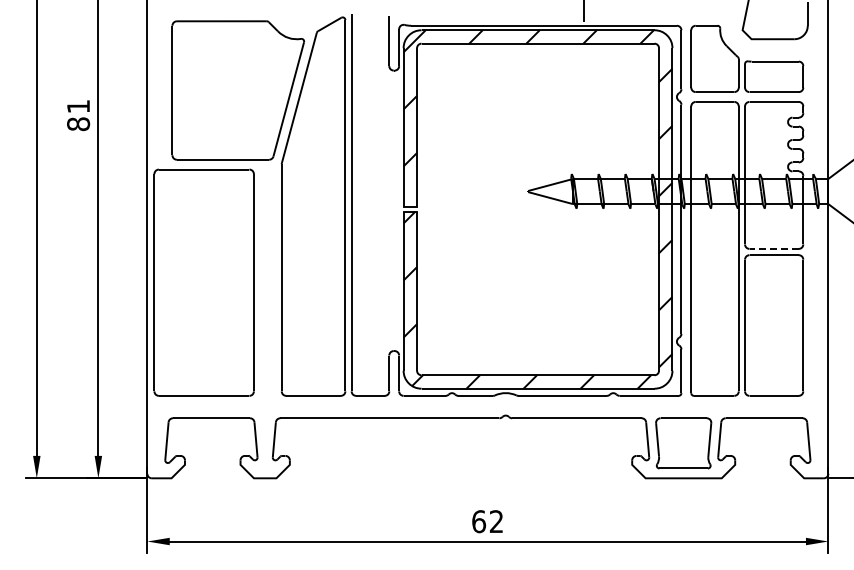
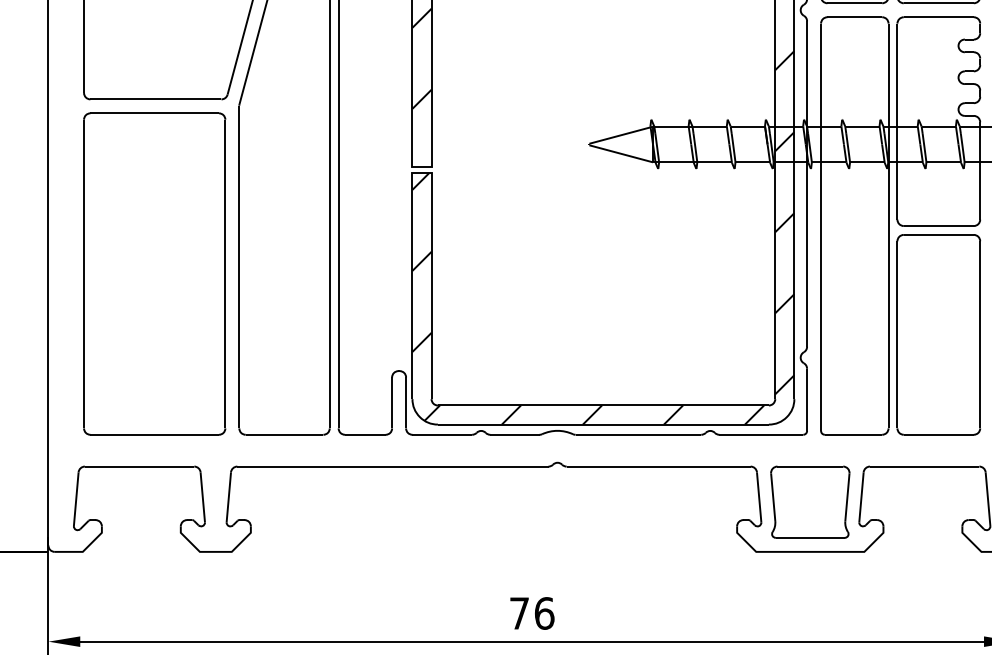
line: (774, 248) -> (939, 225), dashed -> solid
part: (203, 282) -> (153, 273), moved
text: (487, 521) -> (531, 613), 62 -> 76

